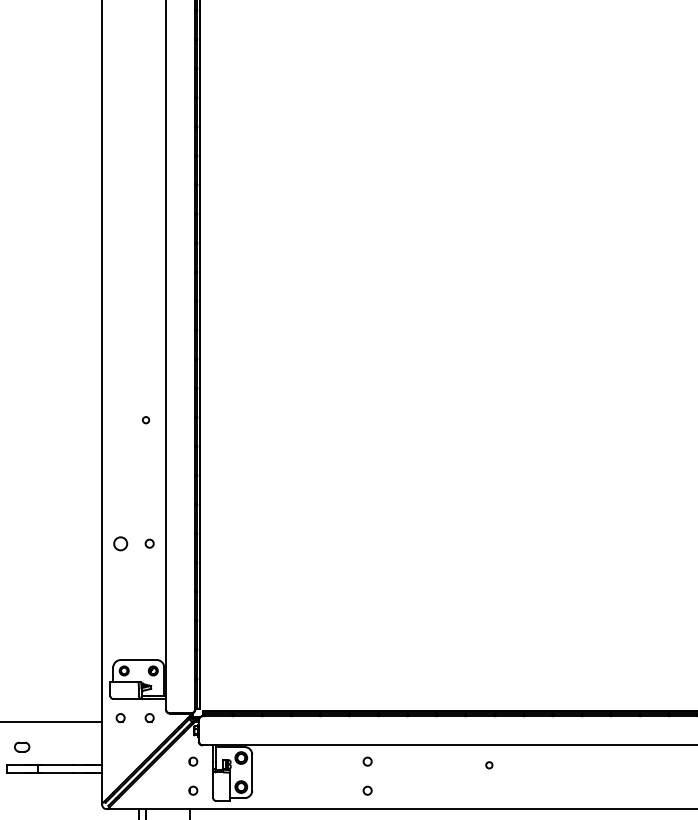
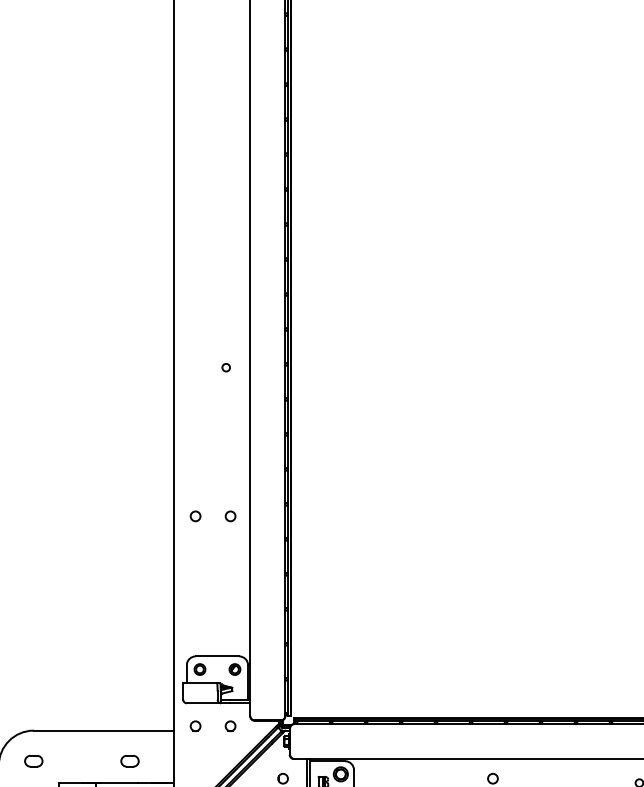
circle: (120, 543) -> (195, 516), size x0.62
part: (22, 746) -> (130, 760), moved

